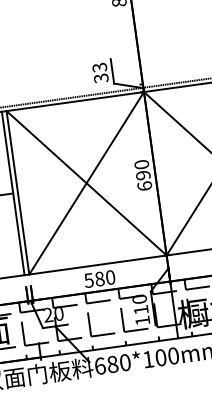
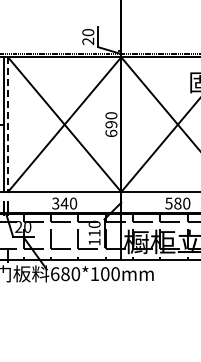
text: (100, 73) -> (88, 37), 33 -> 20
line: (18, 193) -> (8, 125), solid -> dashed
text: (94, 279) -> (60, 203), 580 -> 340

